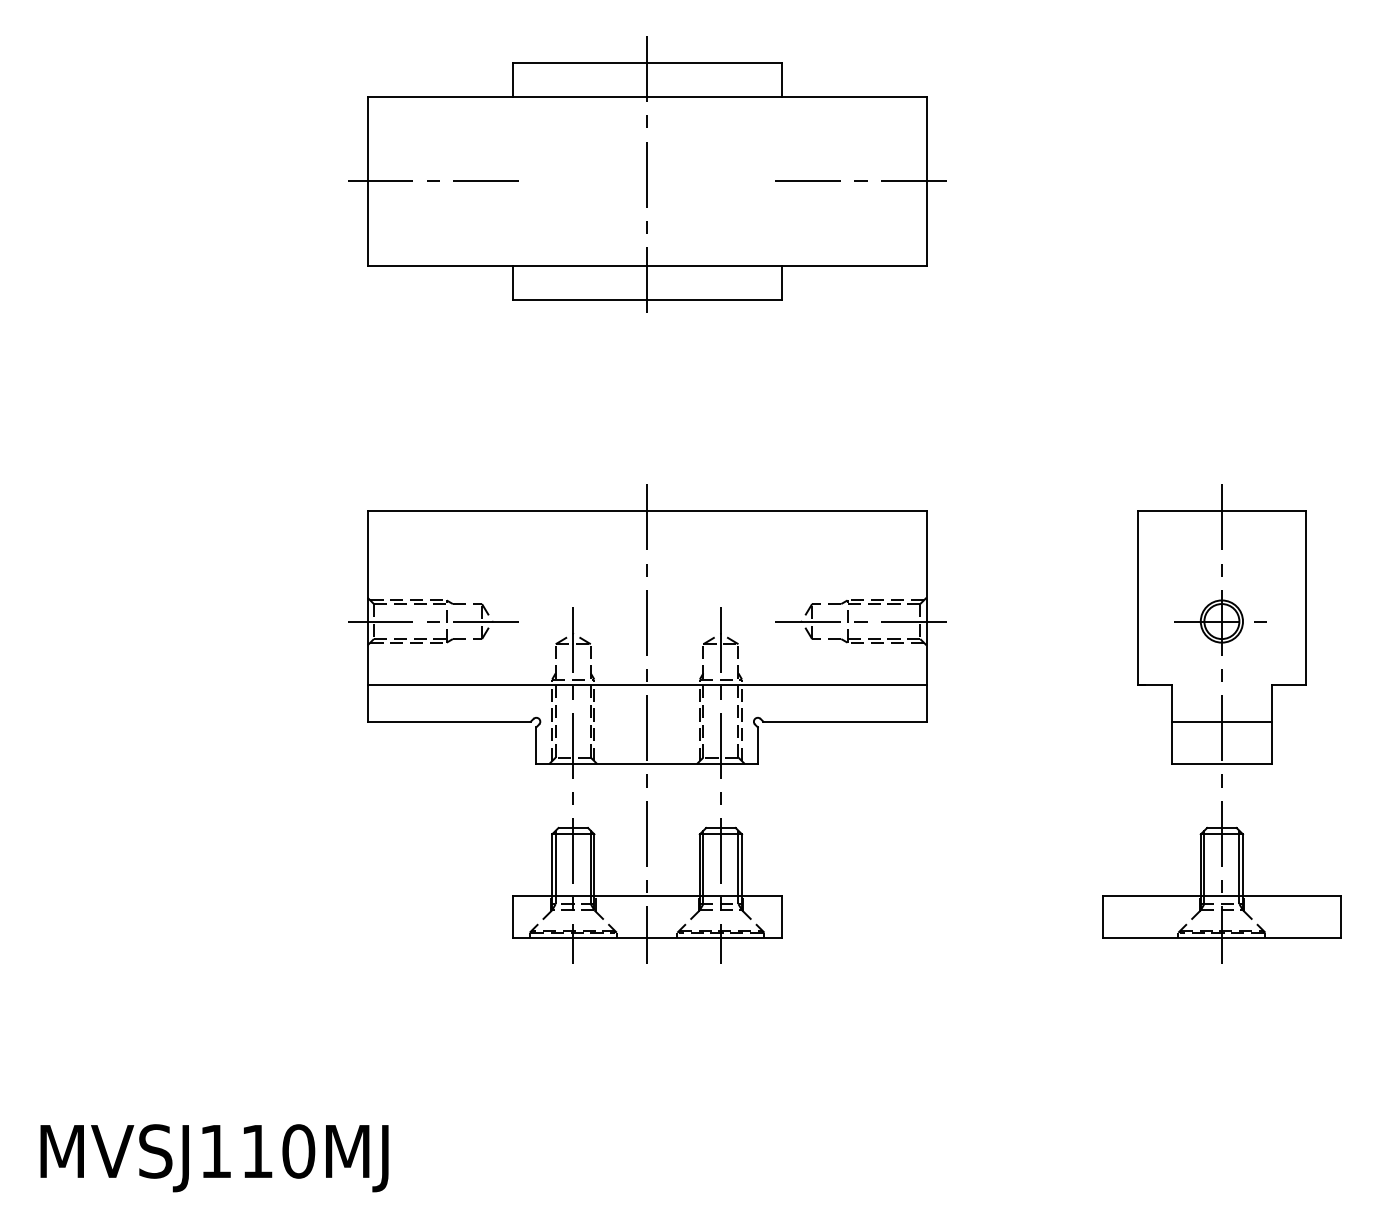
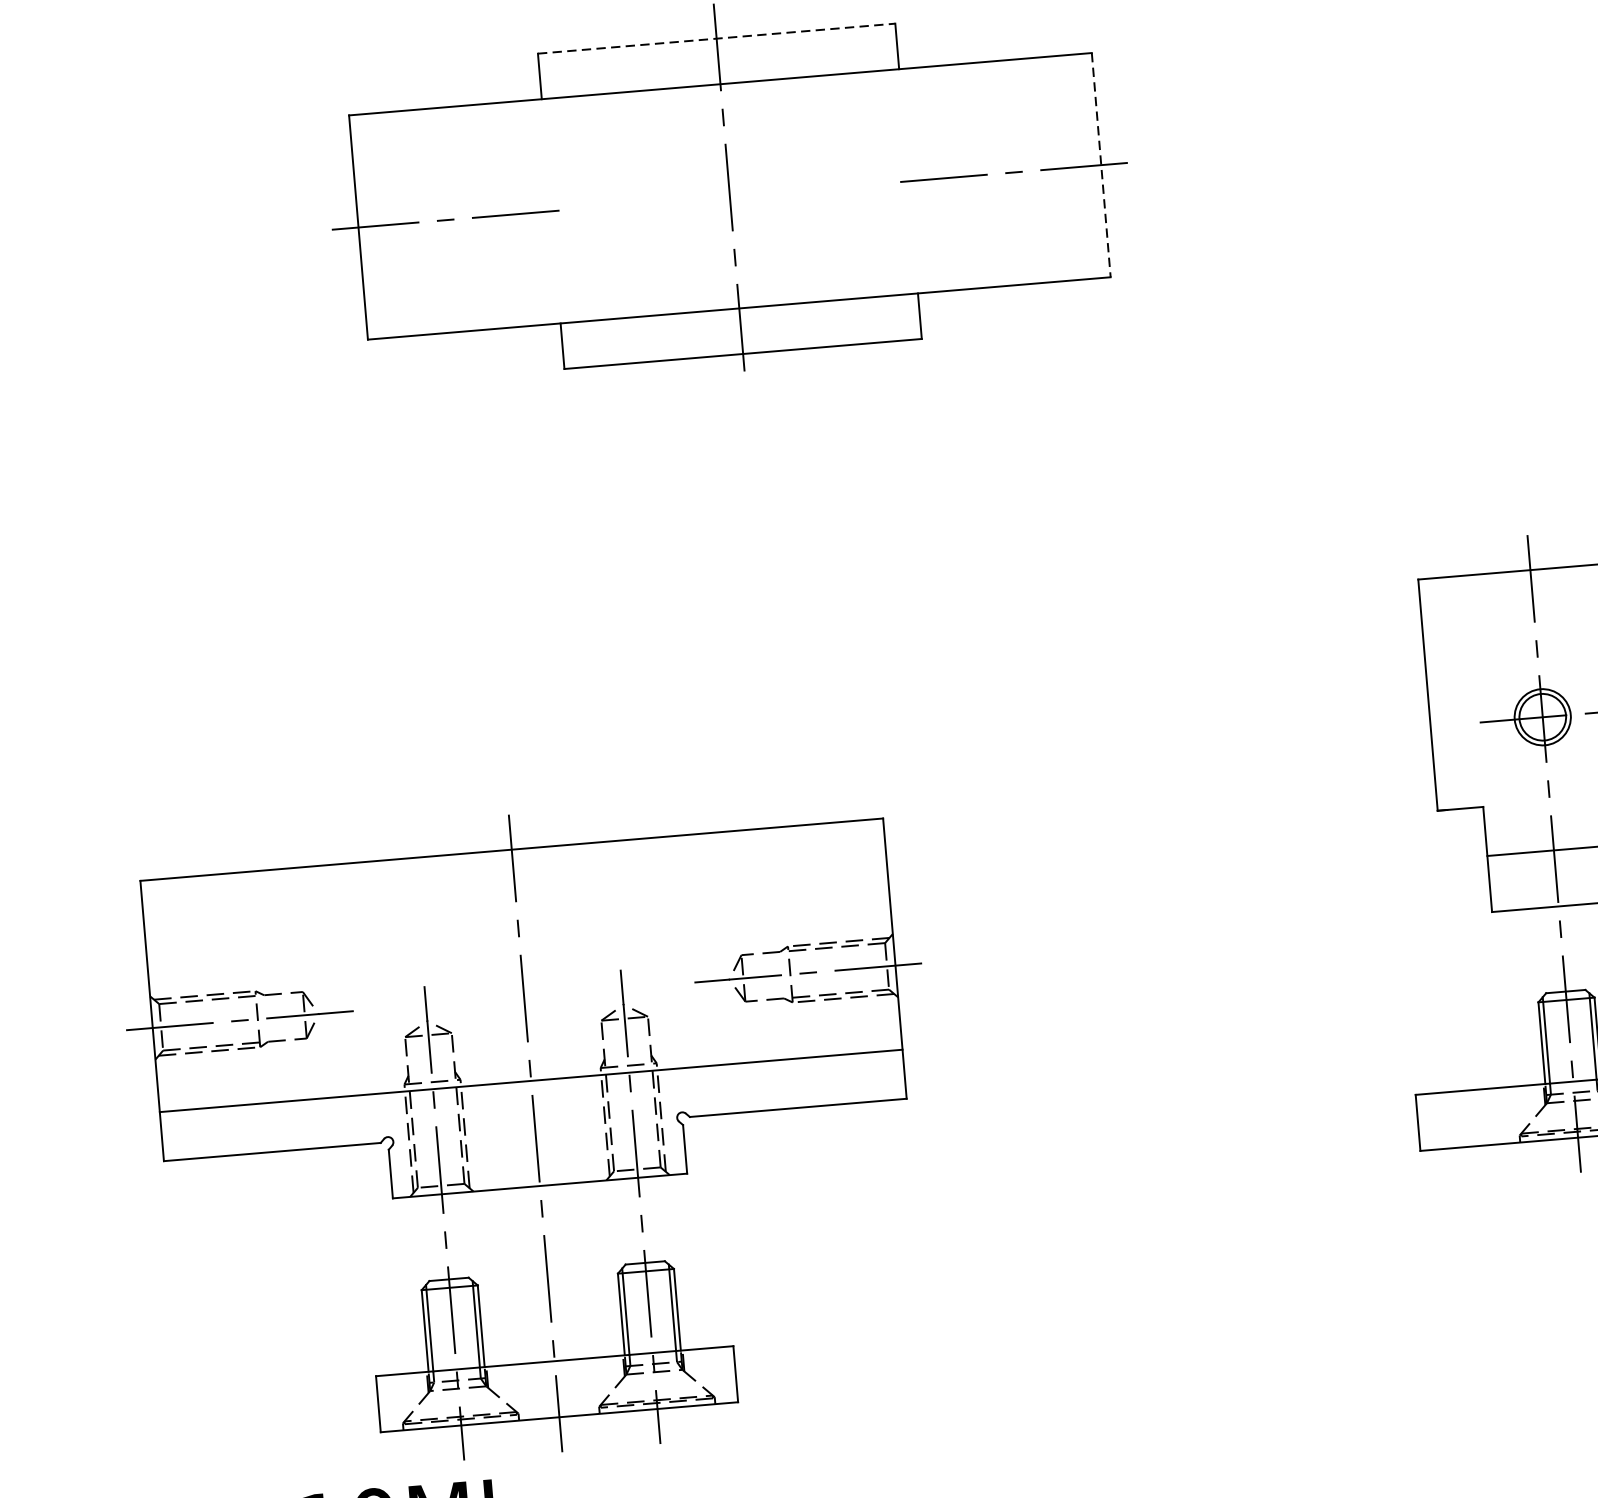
line: (647, 62) -> (717, 38), solid -> dashed
line: (926, 181) -> (1101, 165), solid -> dashed
part: (647, 723) -> (536, 1132), moved

